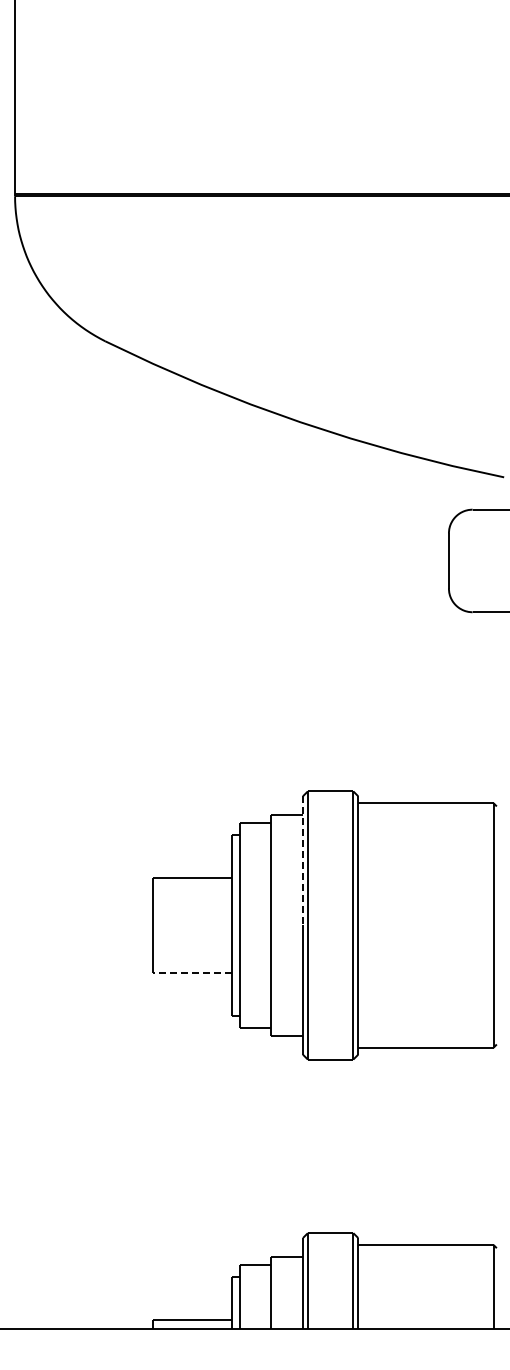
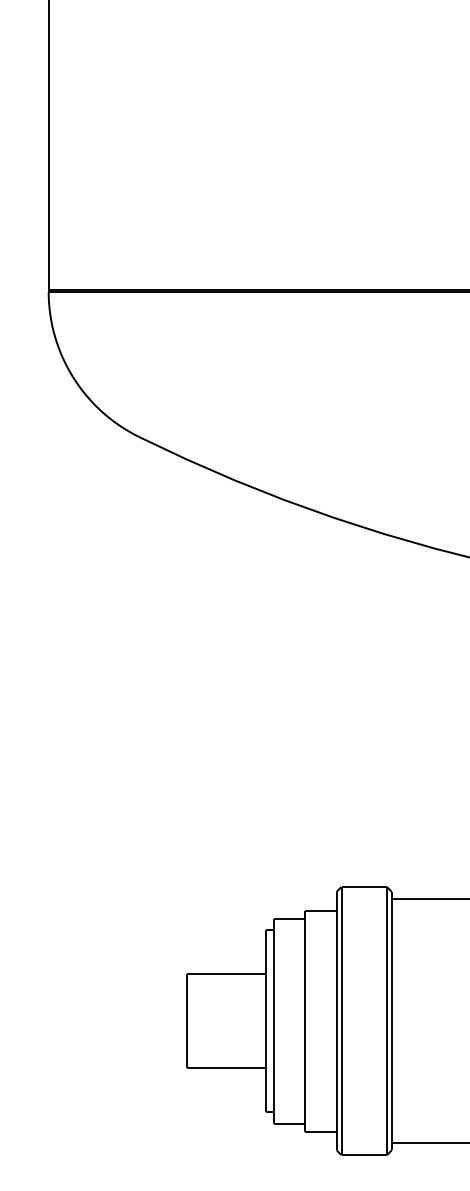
line: (303, 860) -> (337, 956), dashed -> solid
line: (192, 972) -> (226, 1068), dashed -> solid

